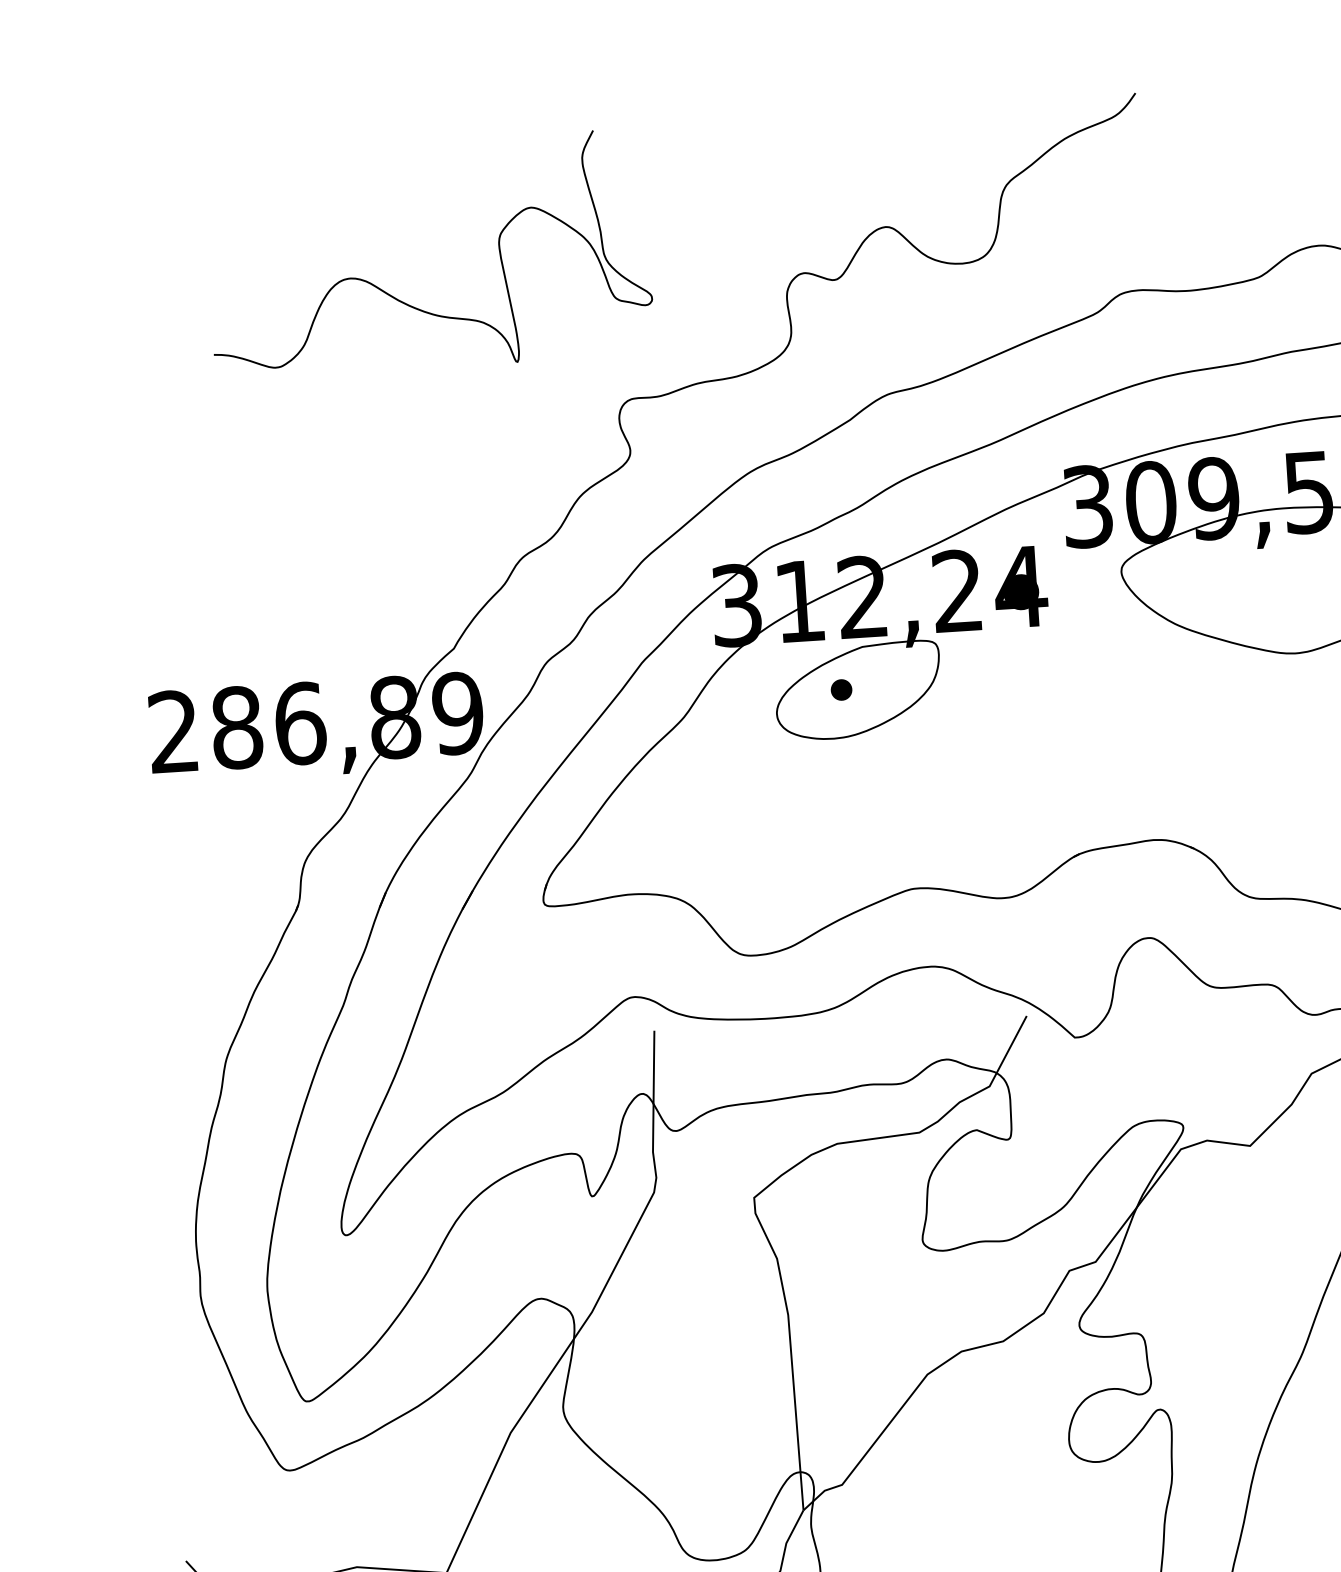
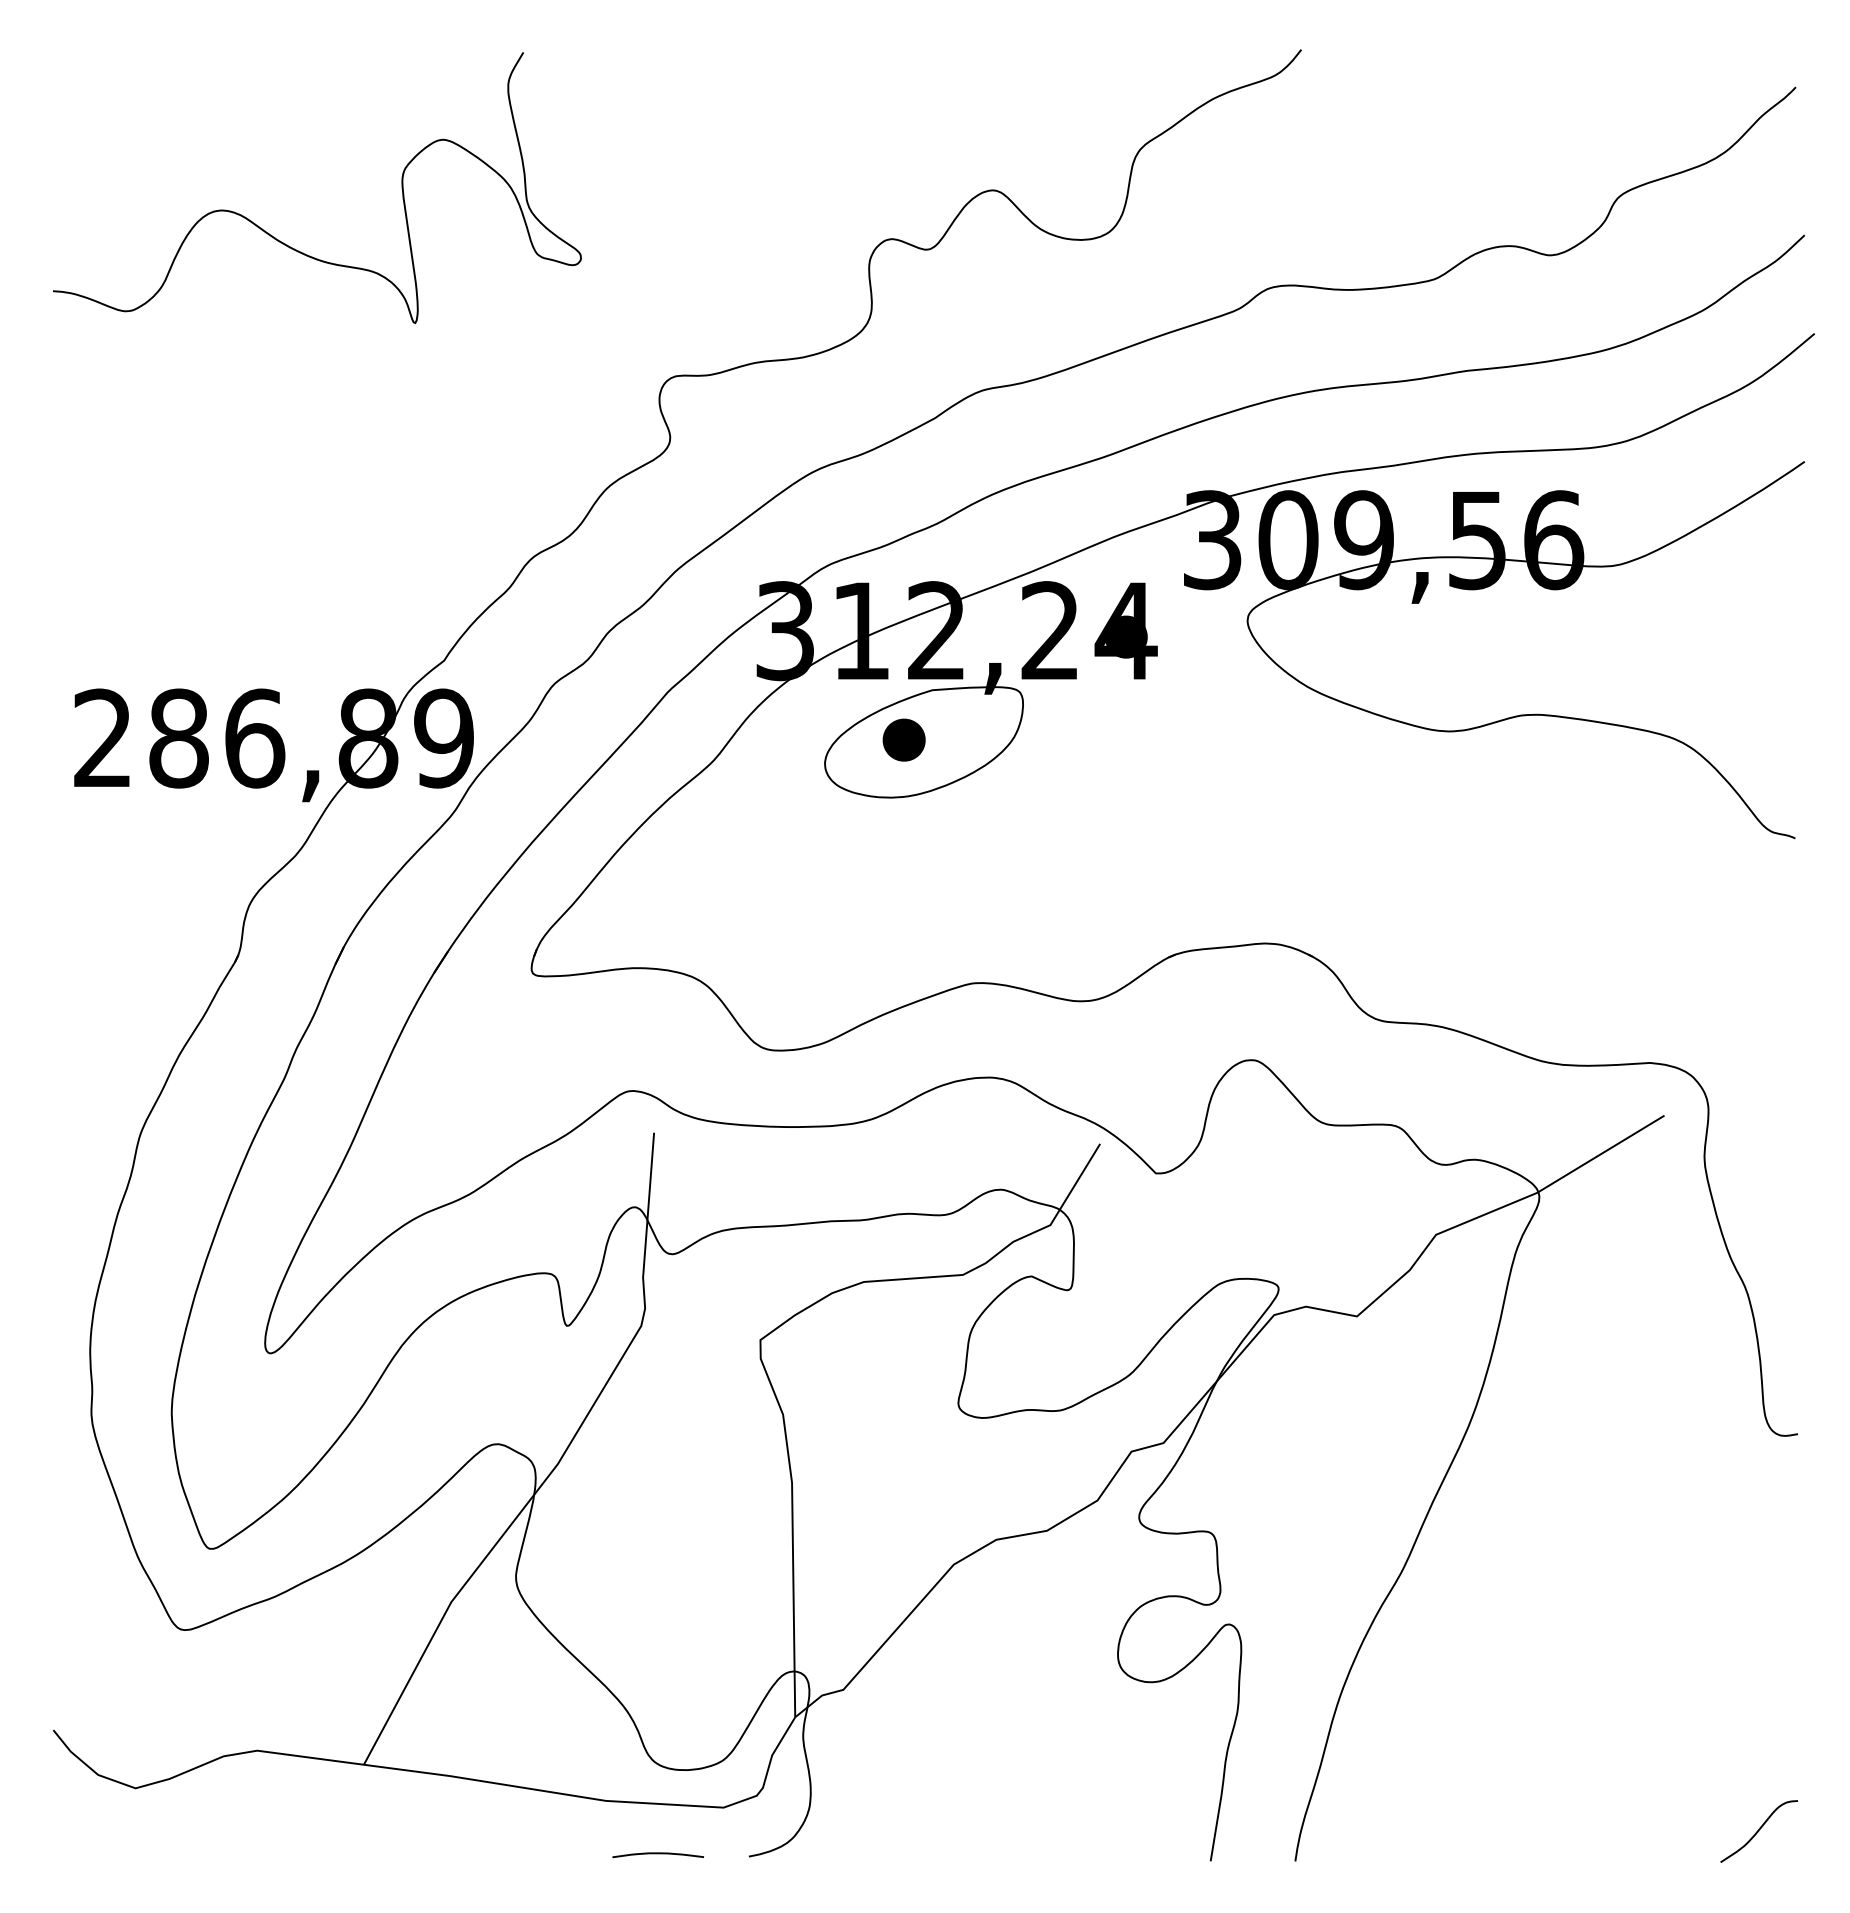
curve: (406, 303) -> (287, 244), moved
part: (841, 689) -> (903, 739), size x1.67

